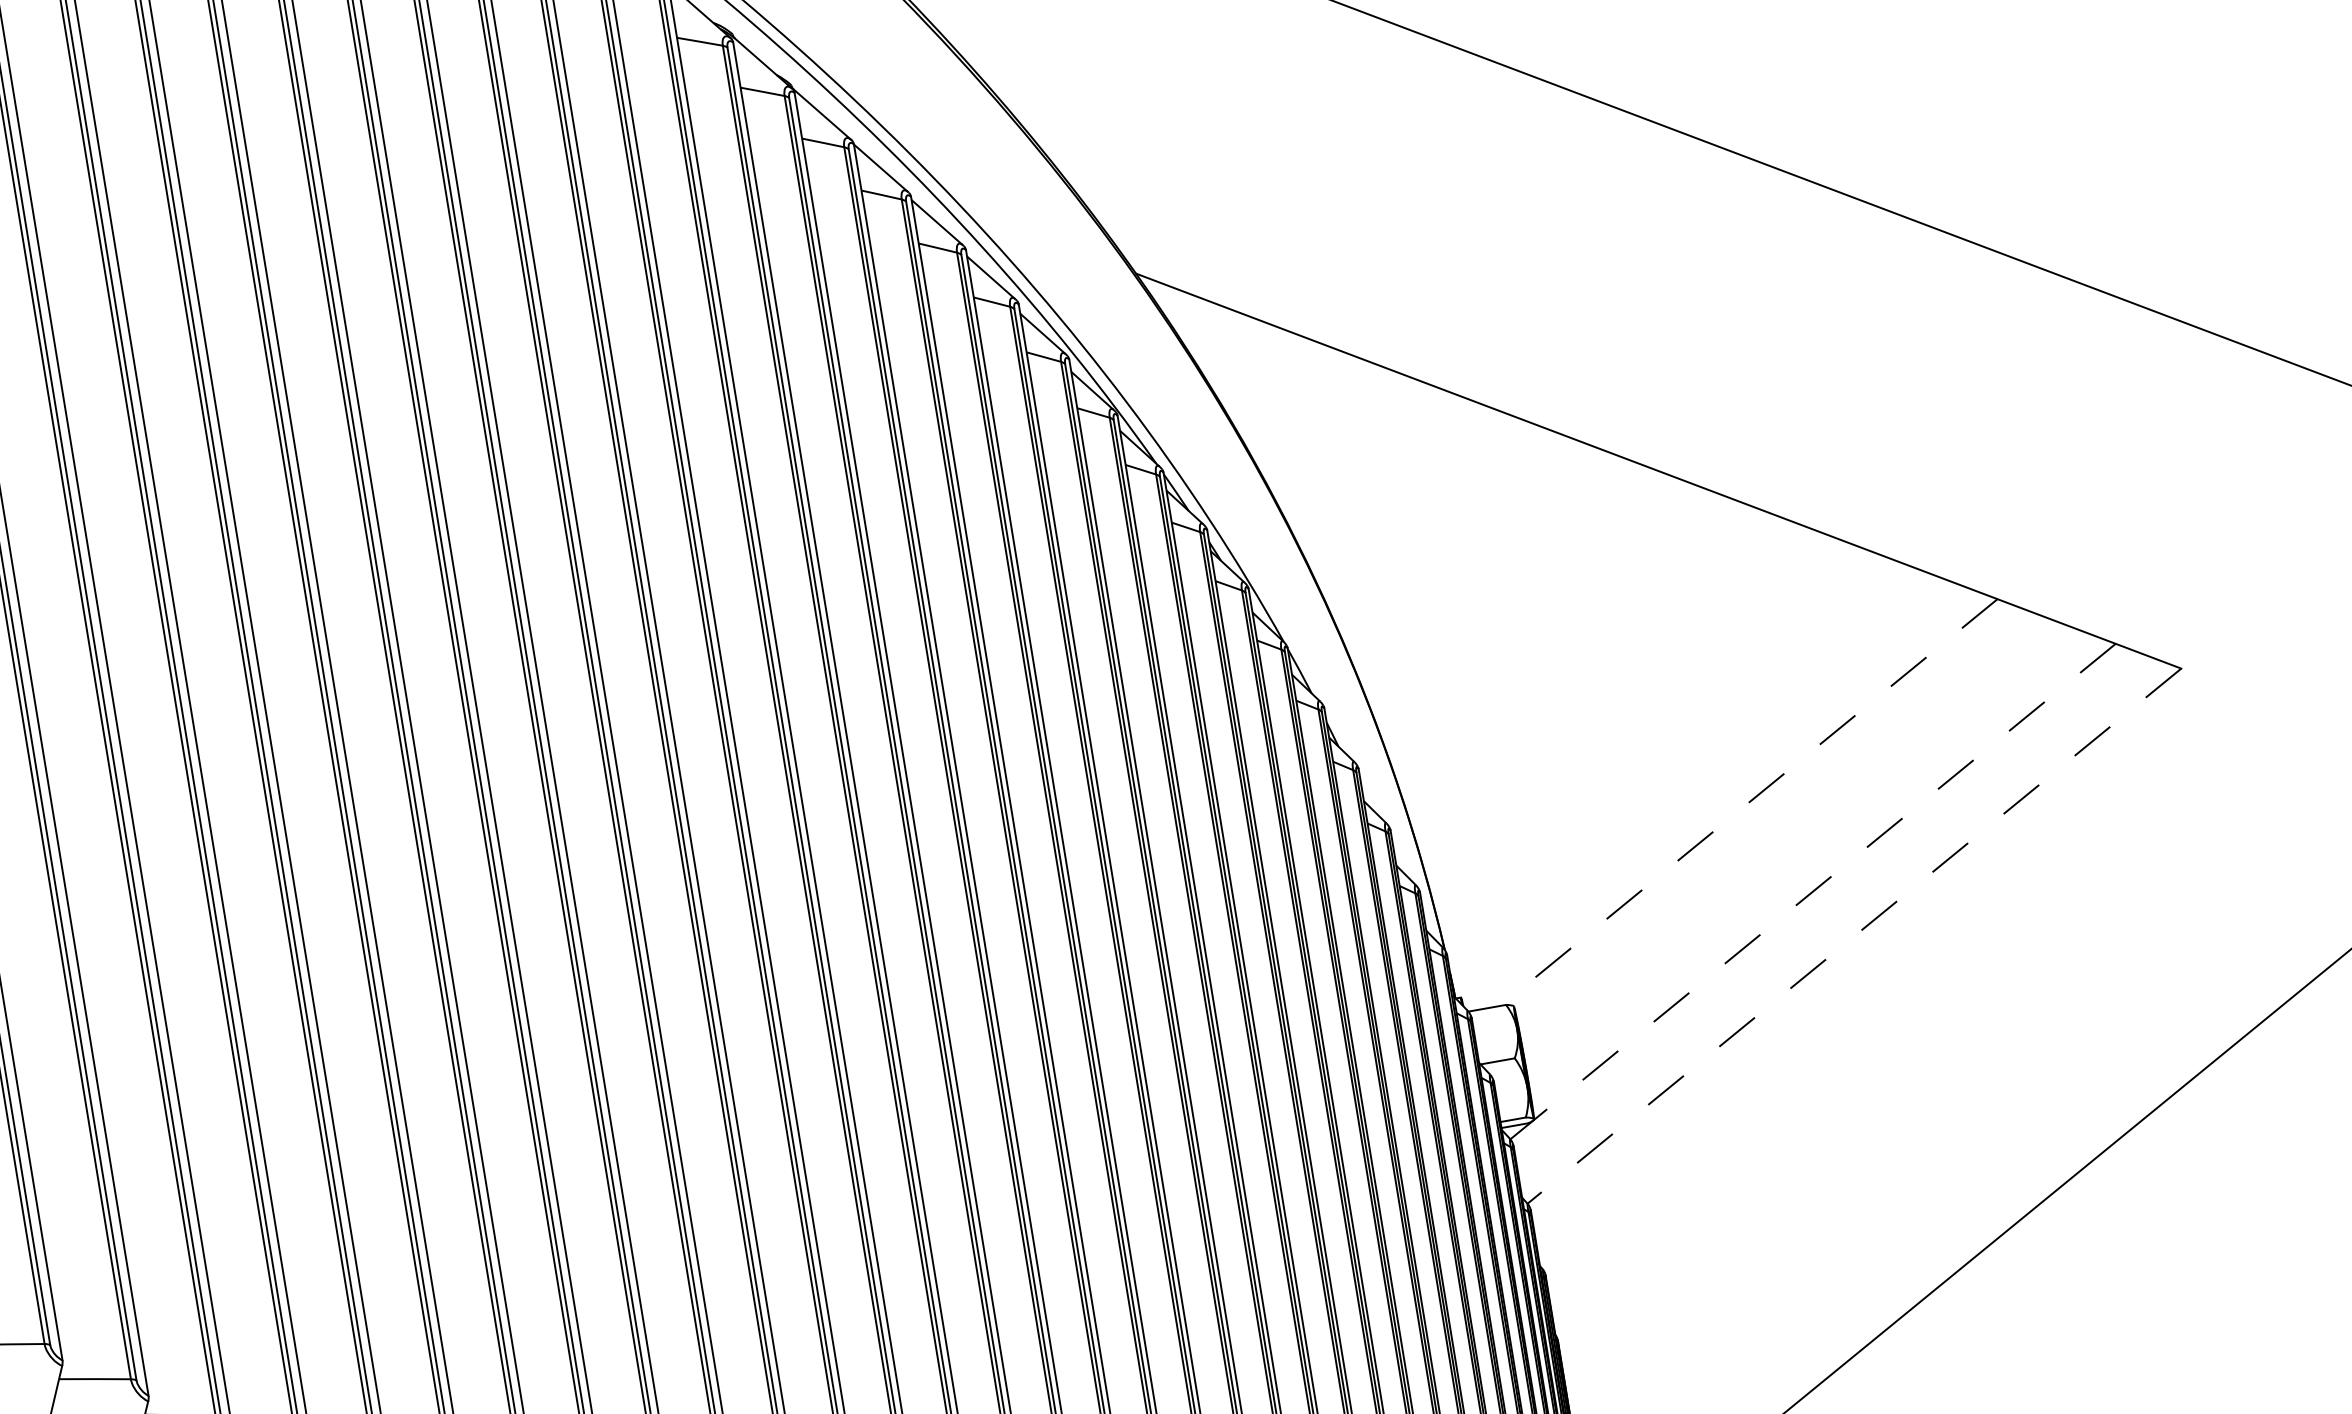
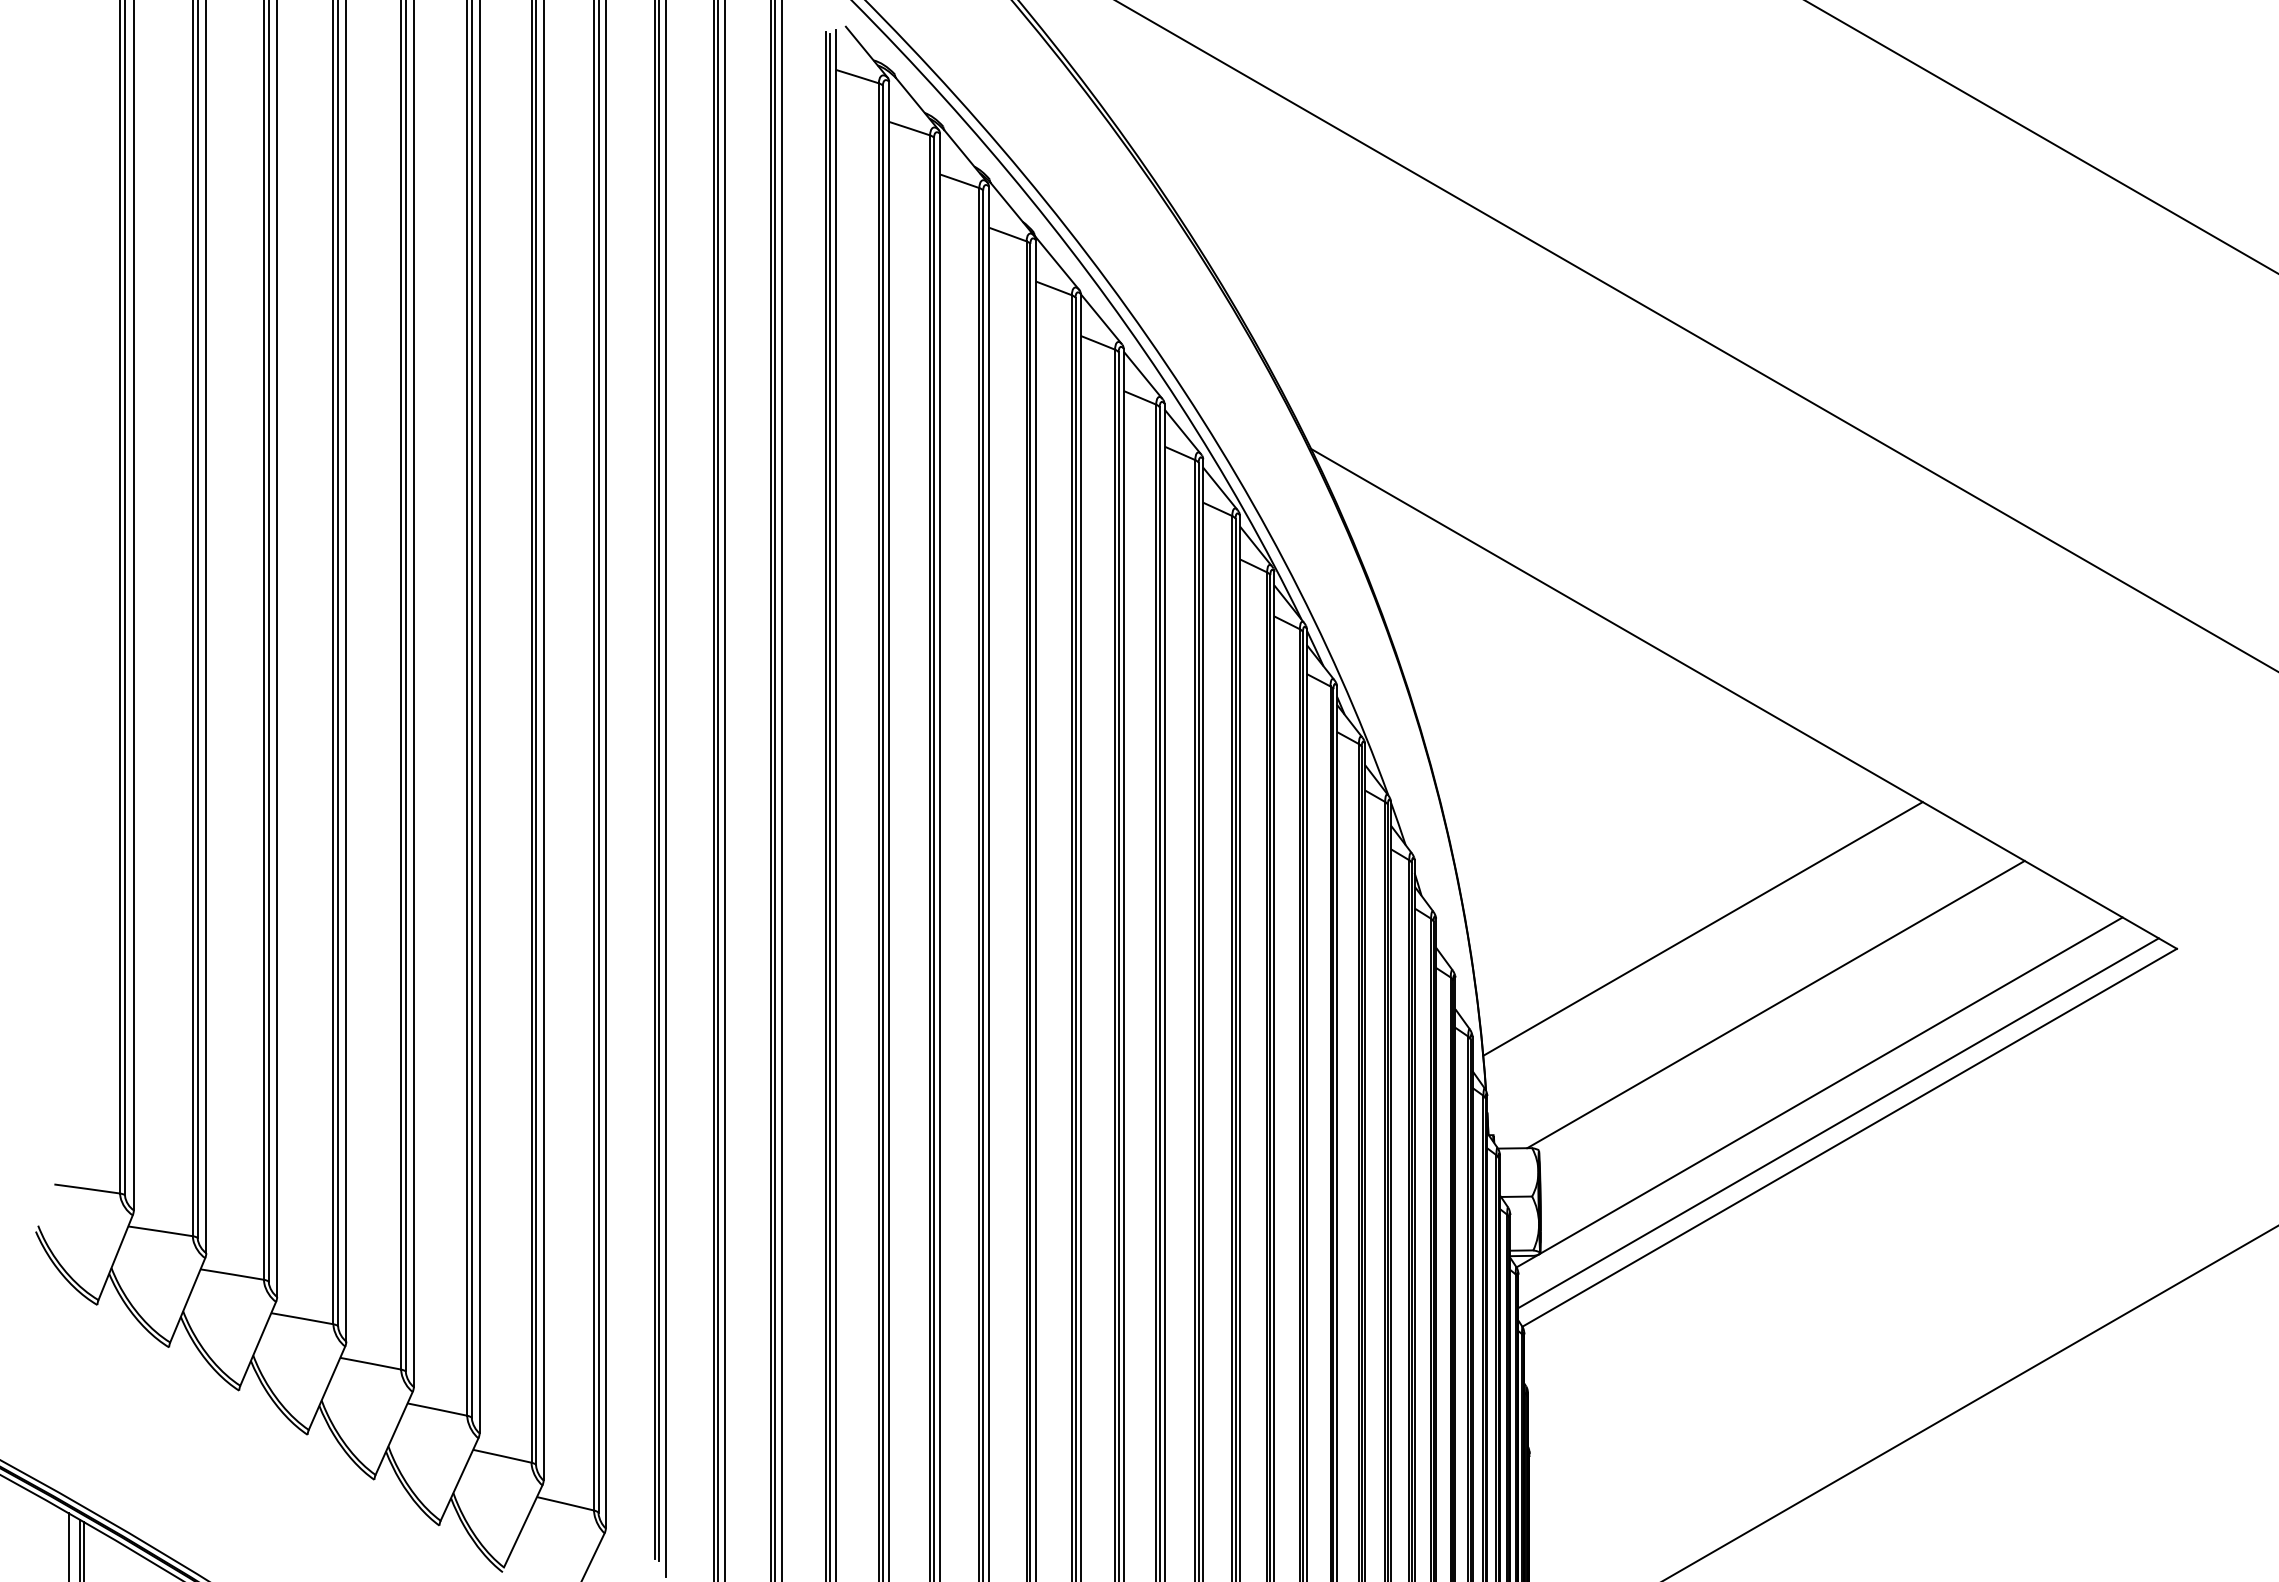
line: (1654, 731) -> (1702, 928), added
line: (1748, 802) -> (1775, 1004), dashed -> solid
line: (1824, 881) -> (1831, 1085), dashed -> solid
line: (1839, 922) -> (1838, 1123), added
line: (1854, 935) -> (1849, 1137), dashed -> solid

